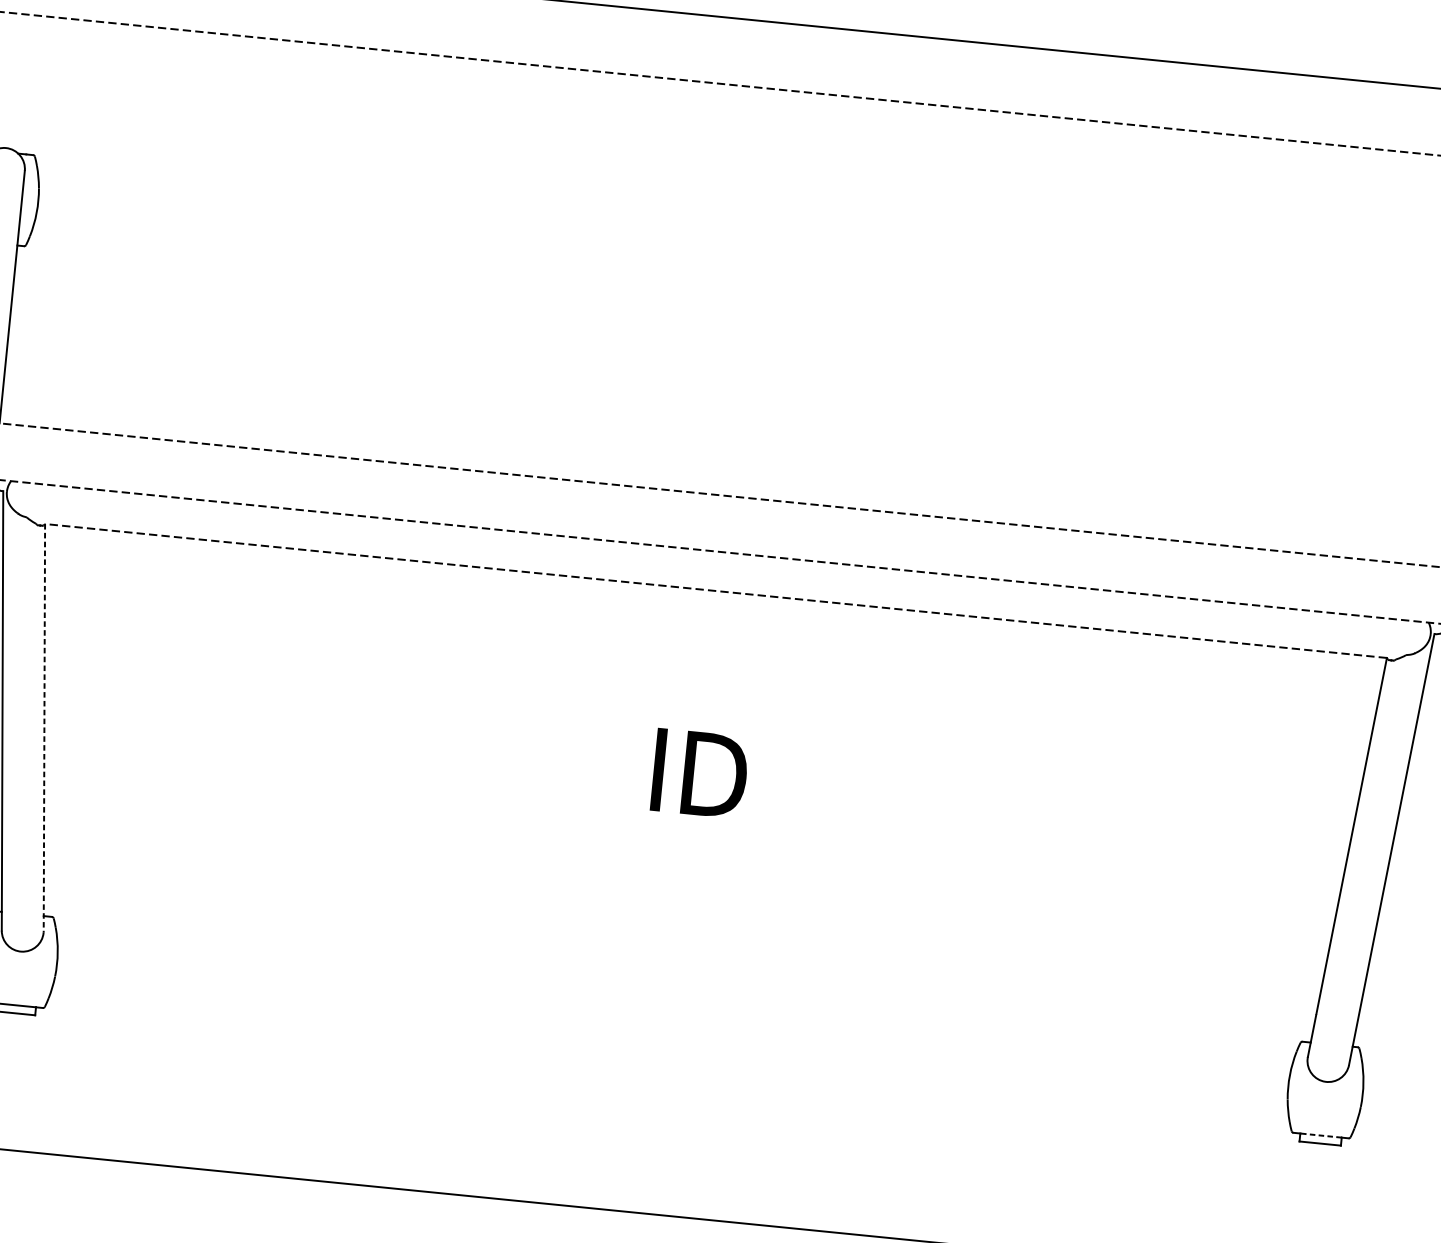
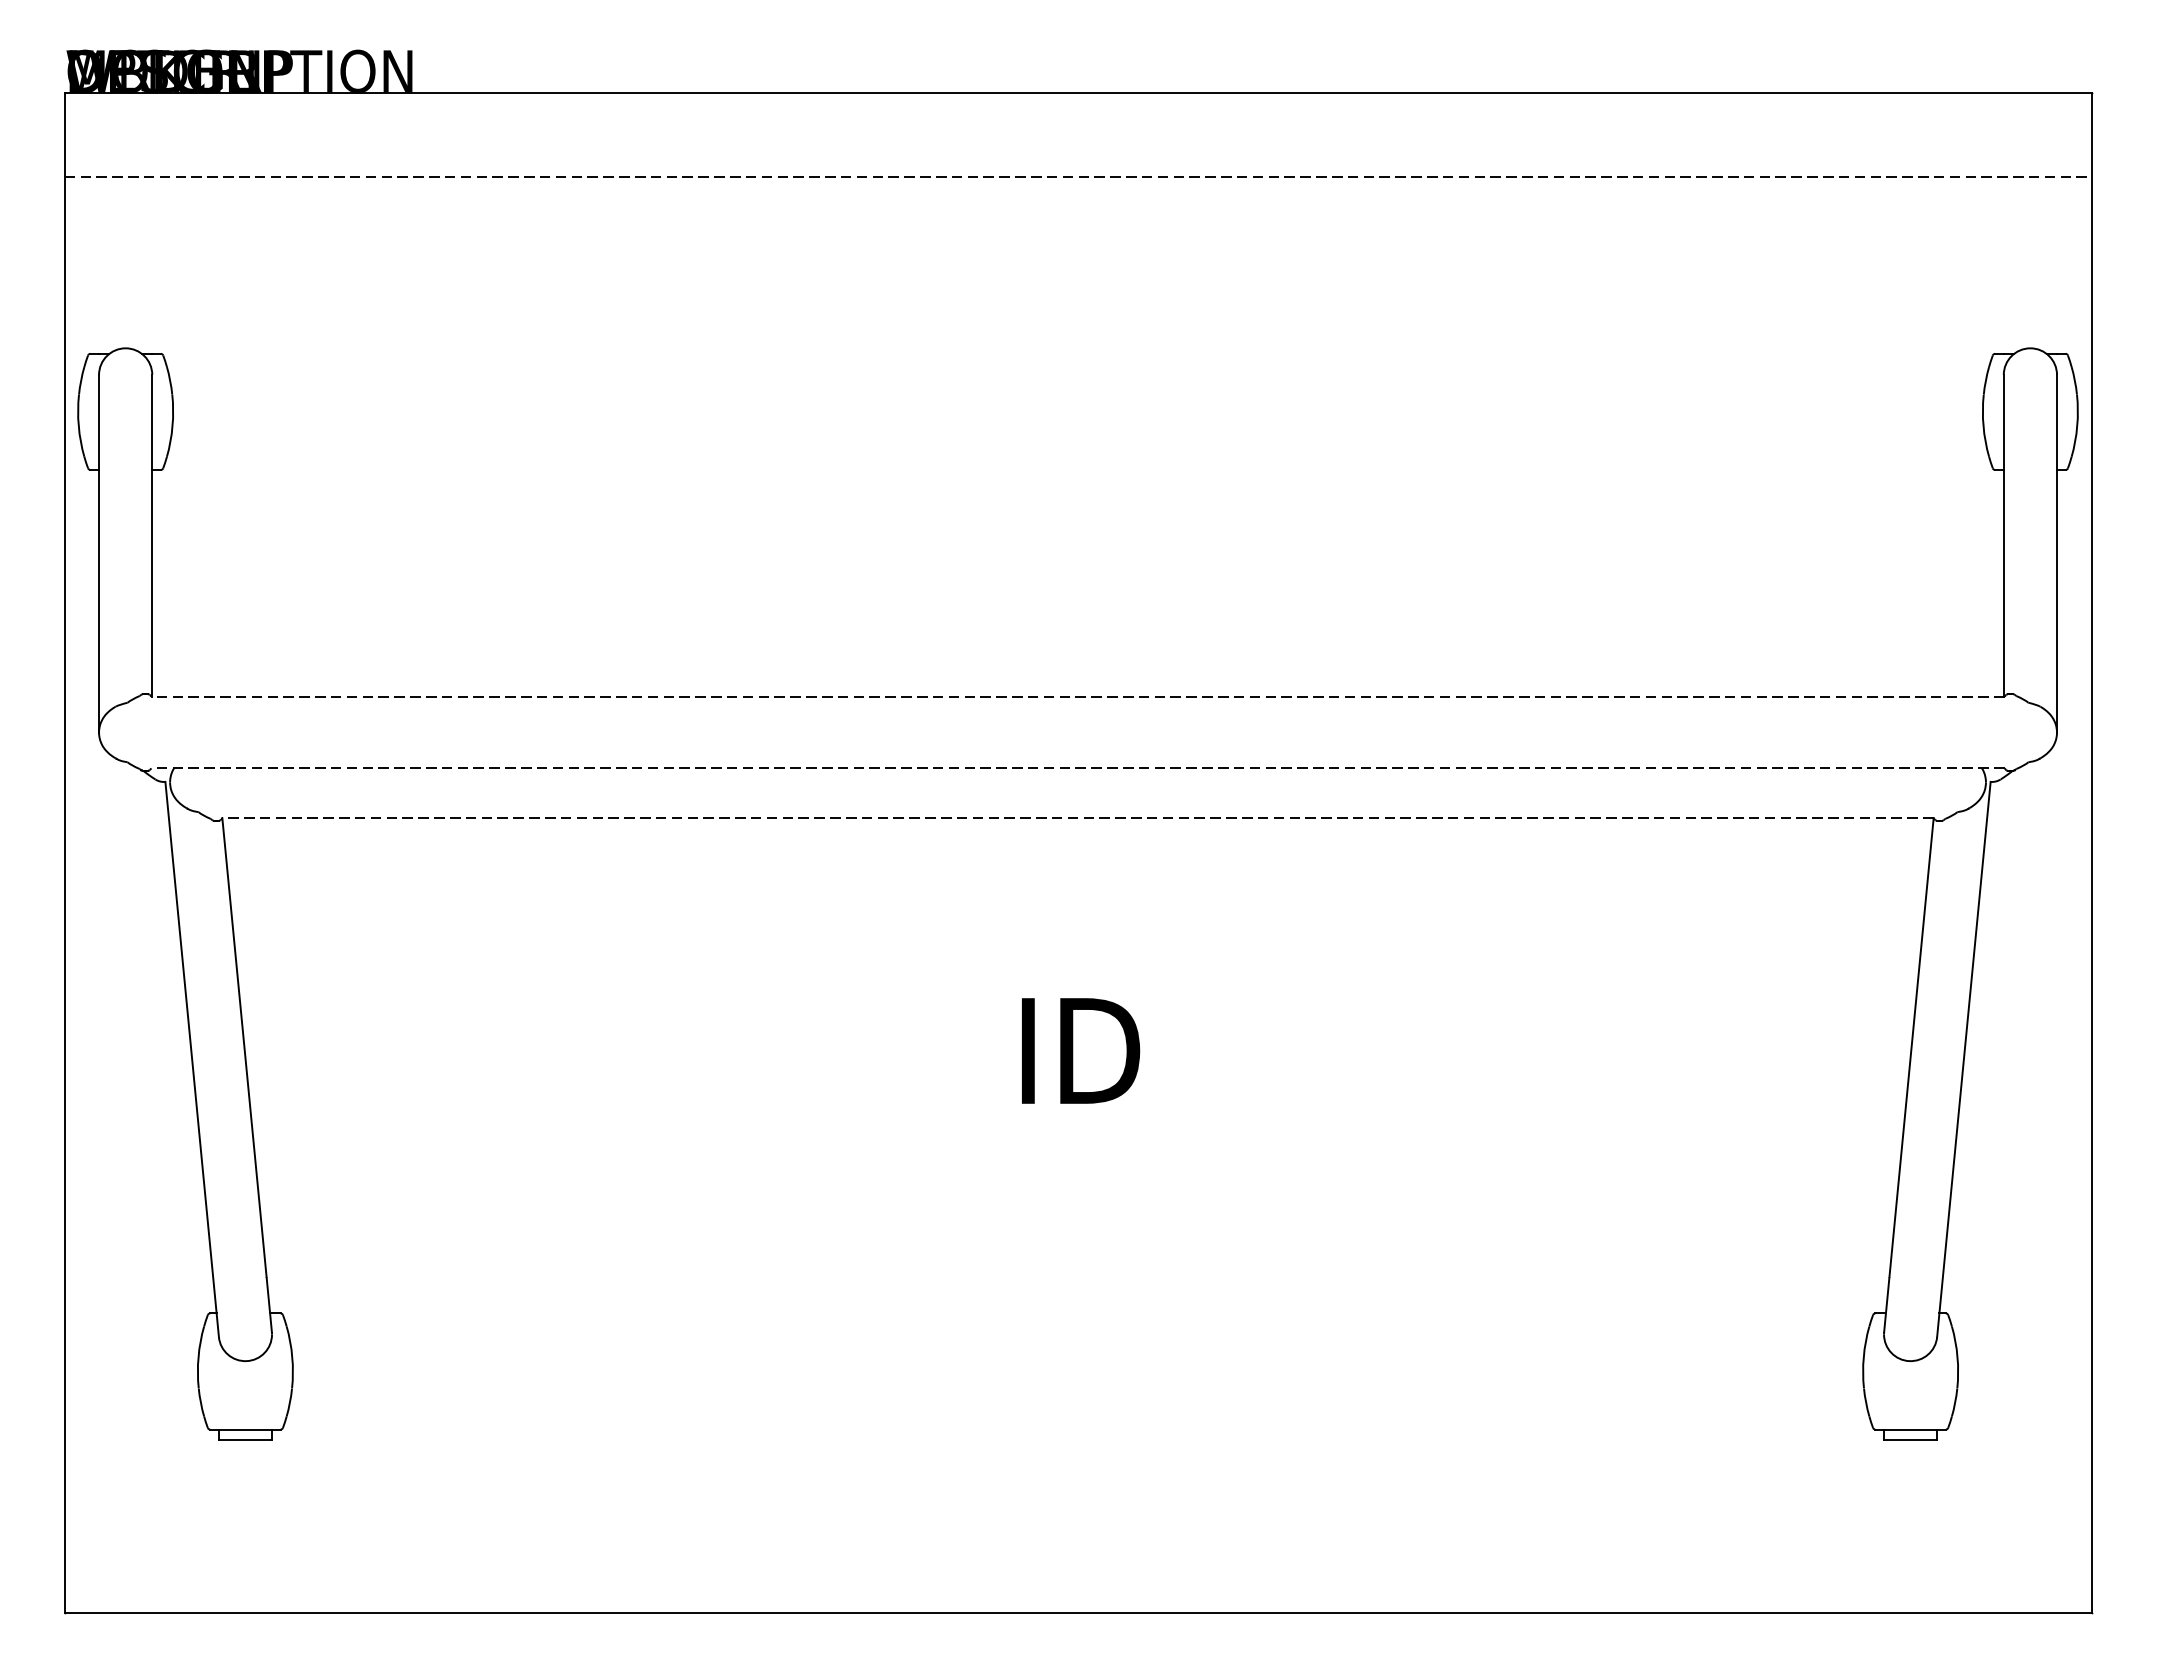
line: (44, 727) -> (247, 1075), dashed -> solid
line: (1320, 1135) -> (1910, 1429), dashed -> solid

